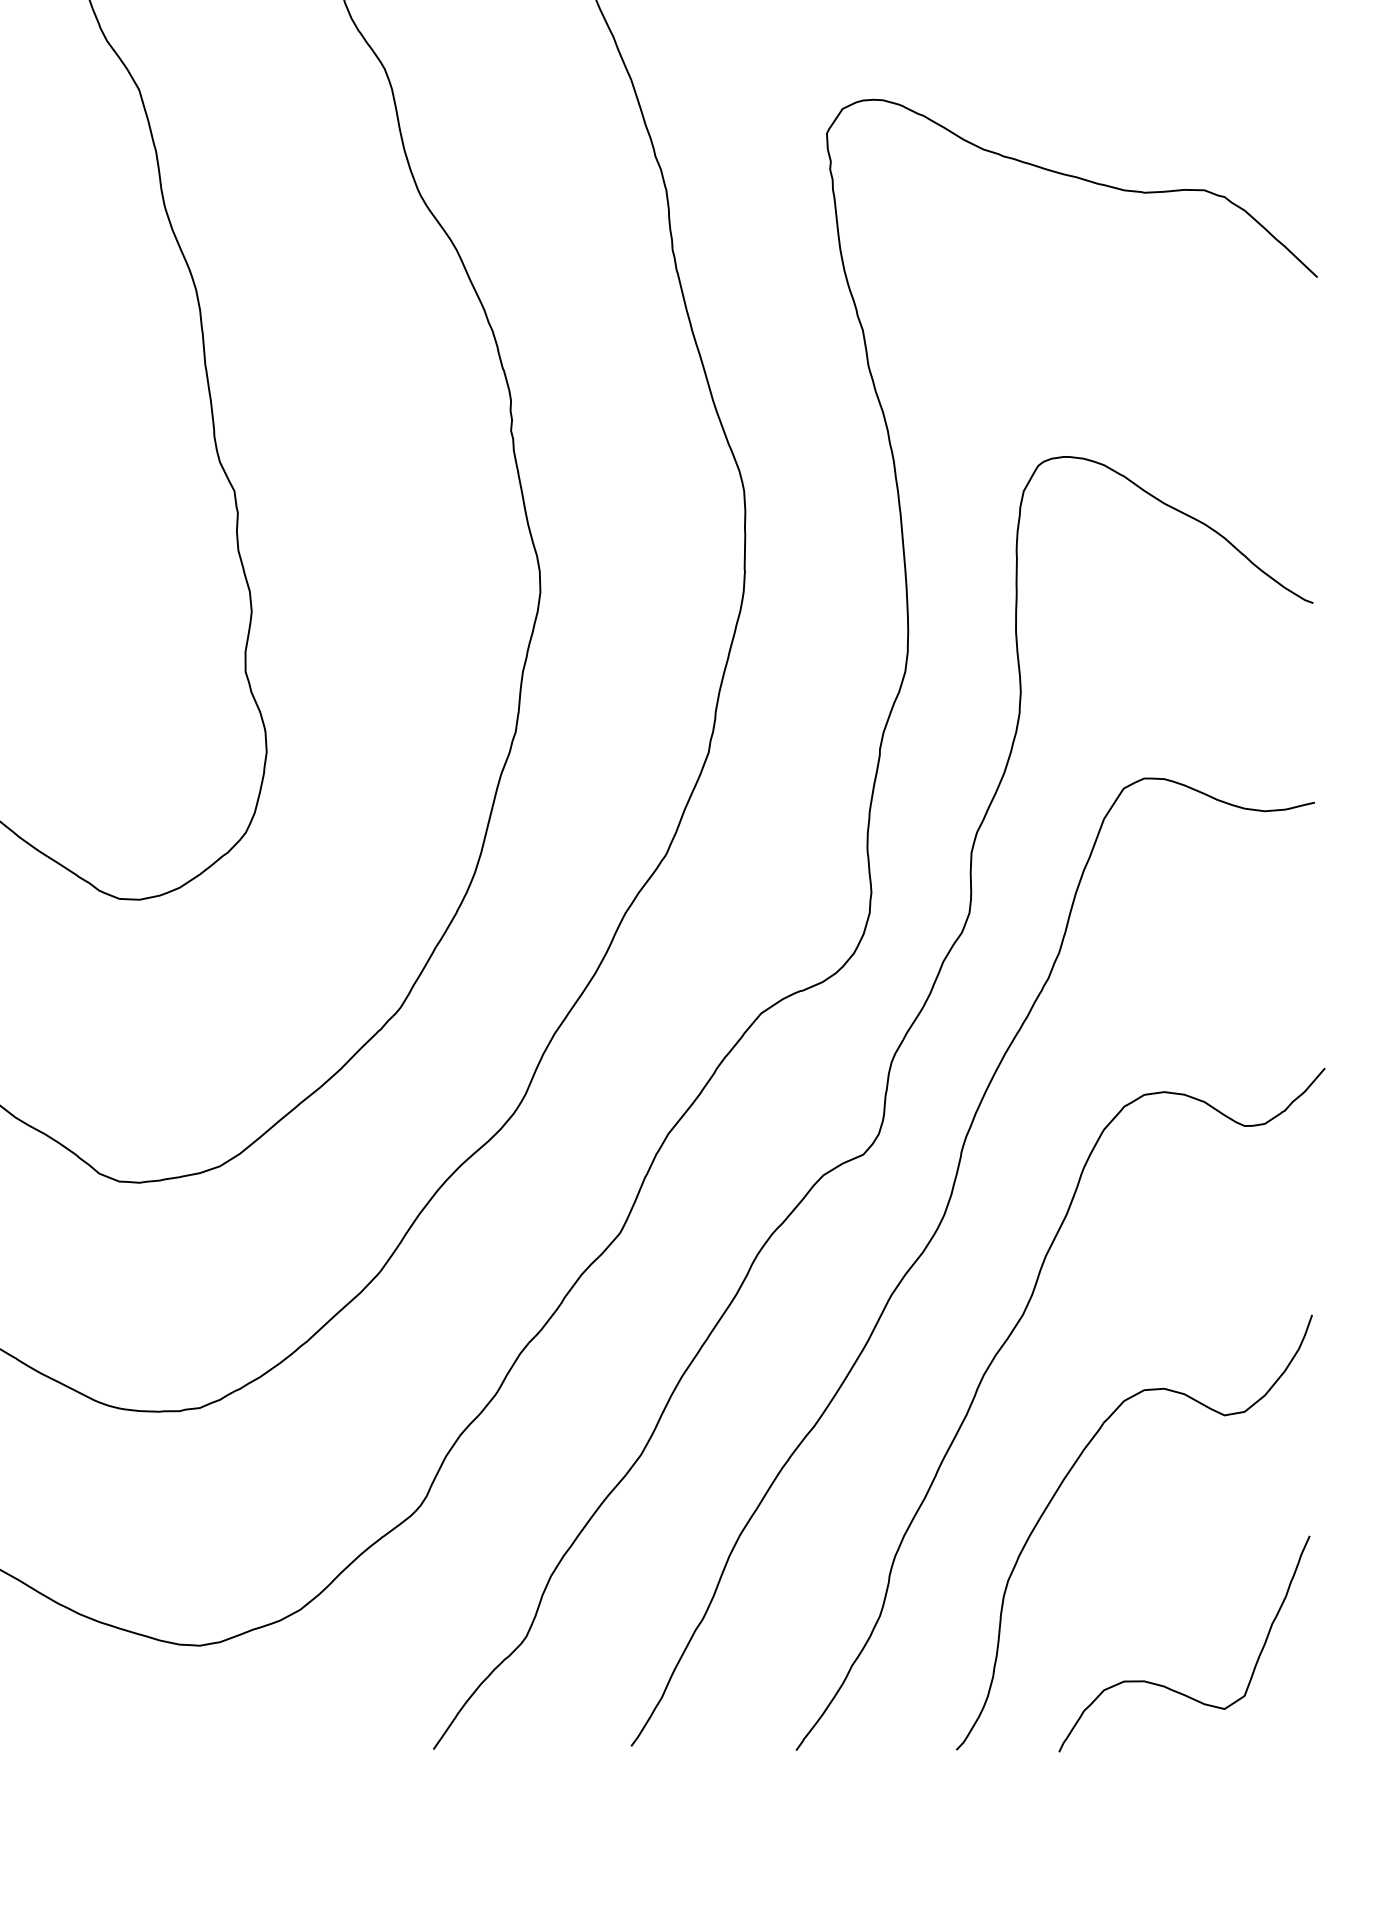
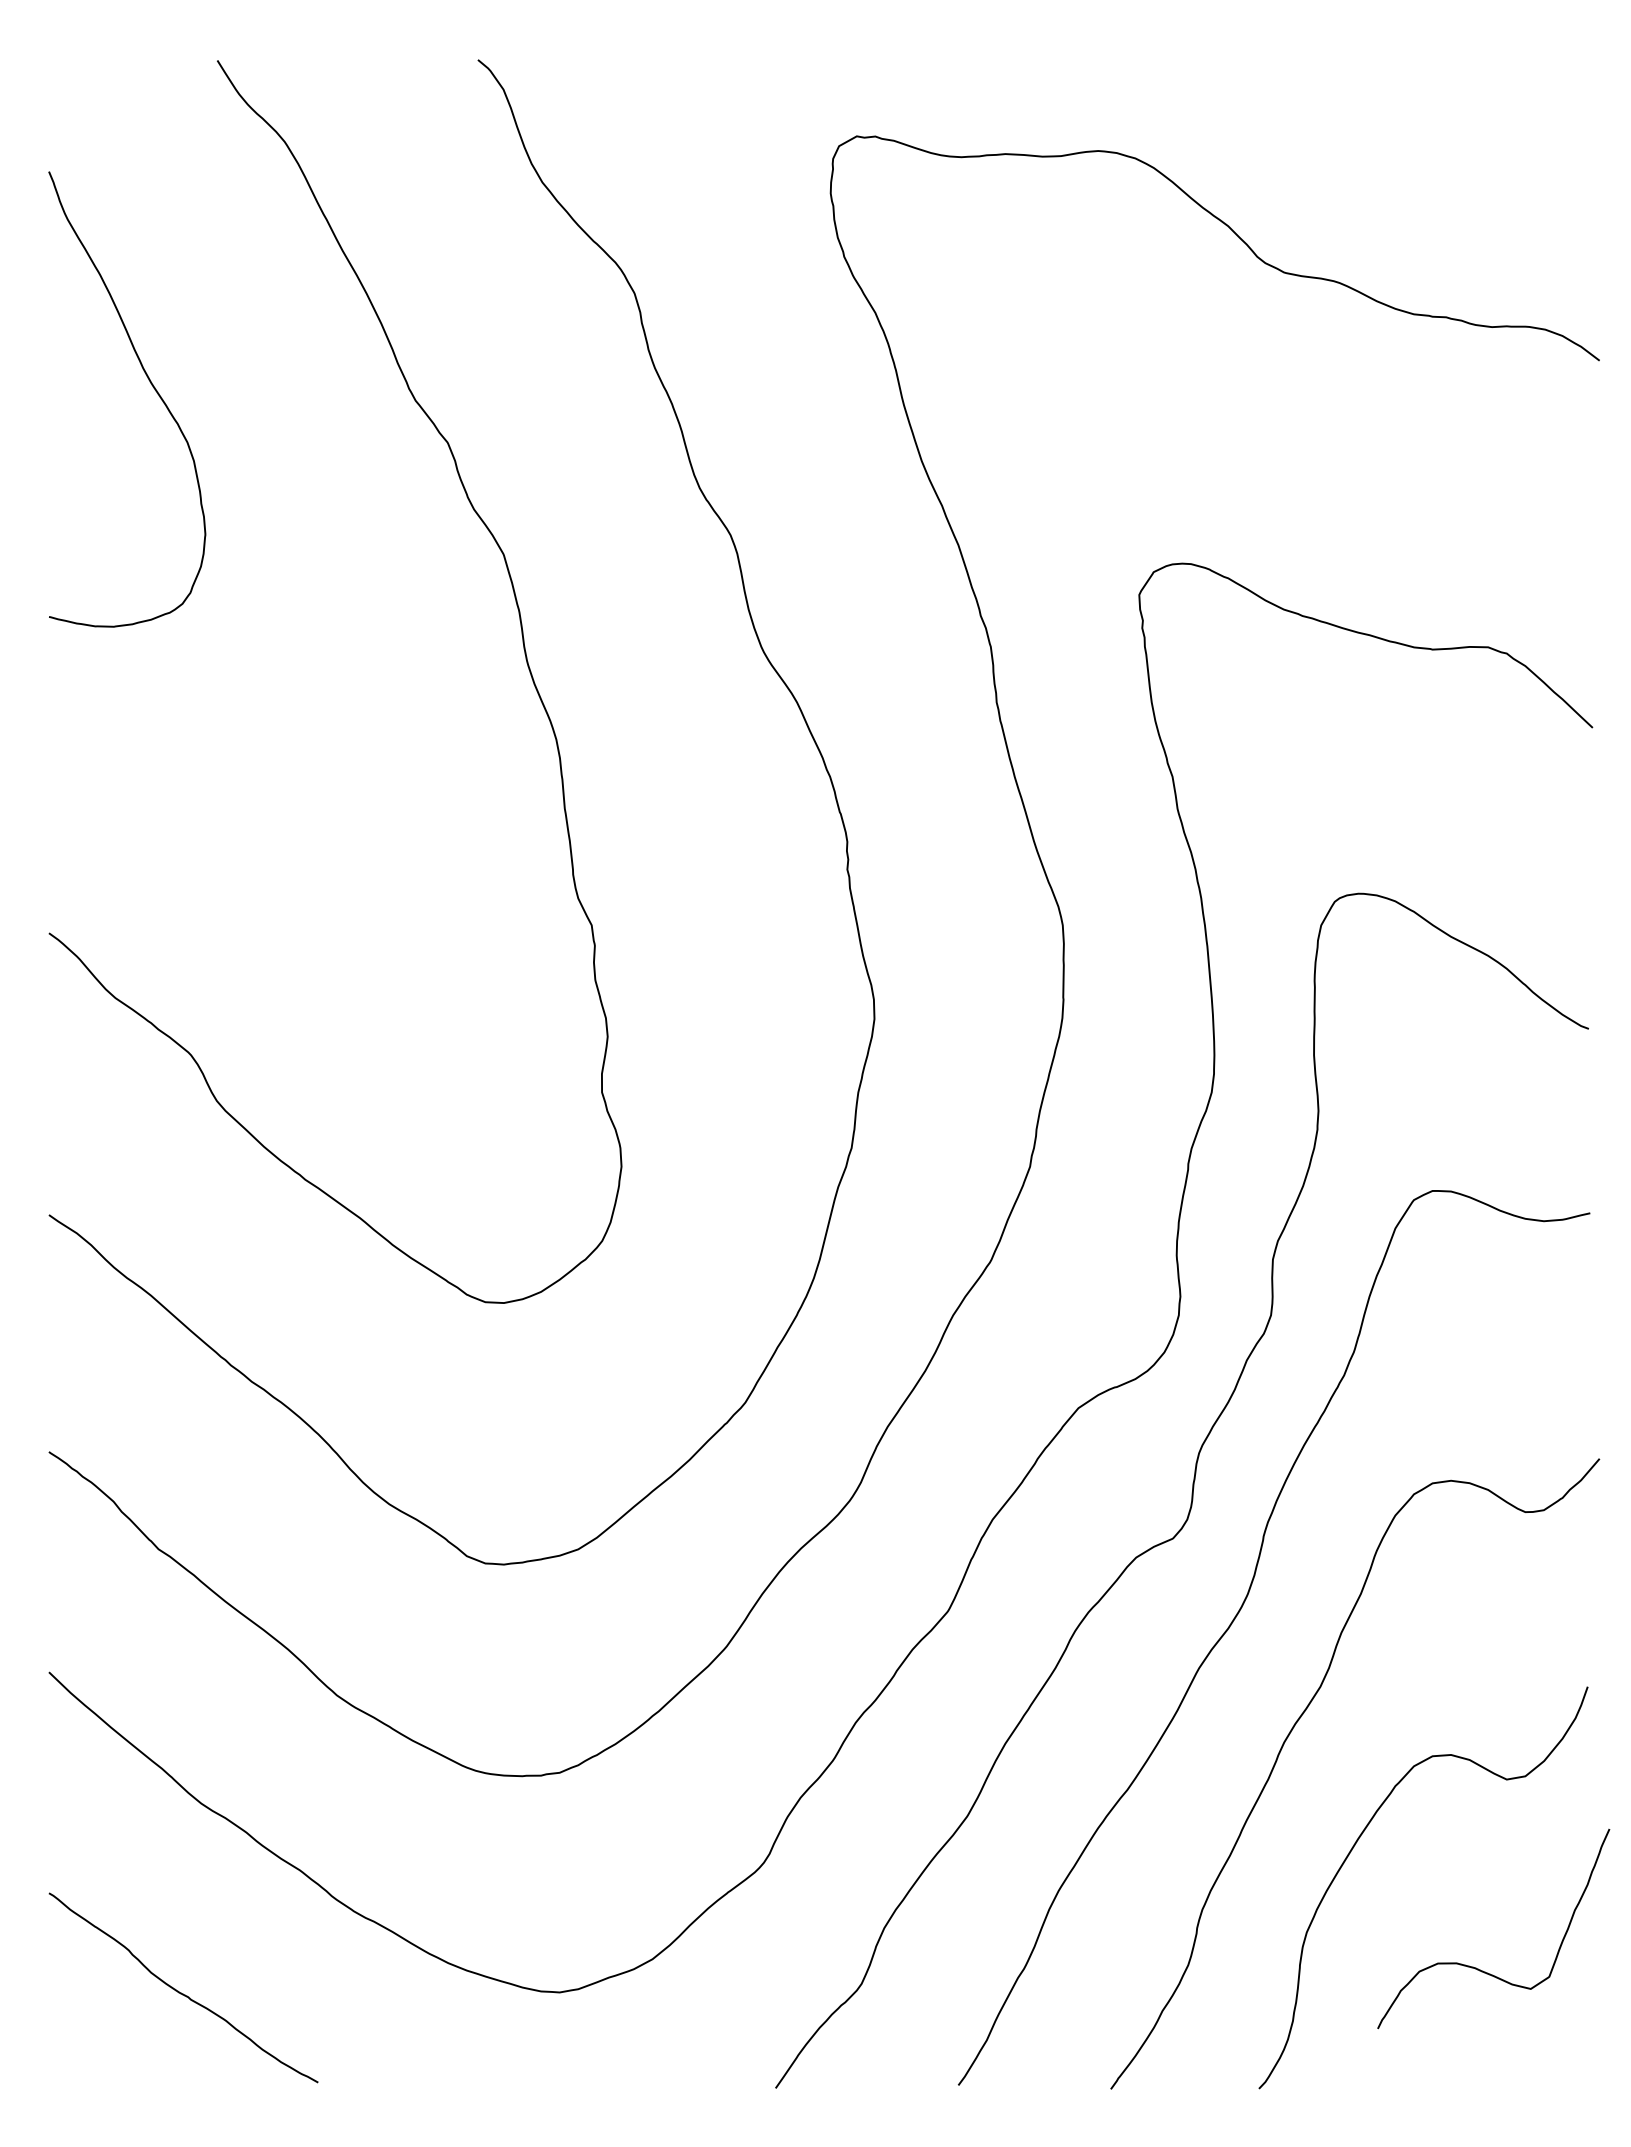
curve: (1165, 1685) -> (1476, 1967), moved

